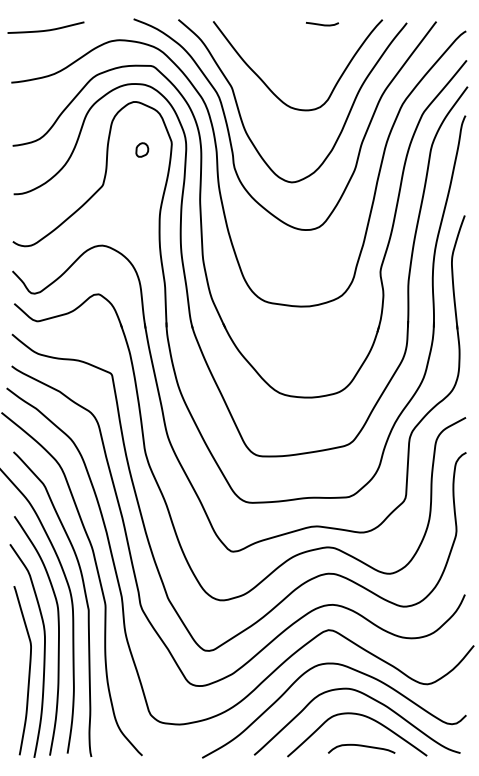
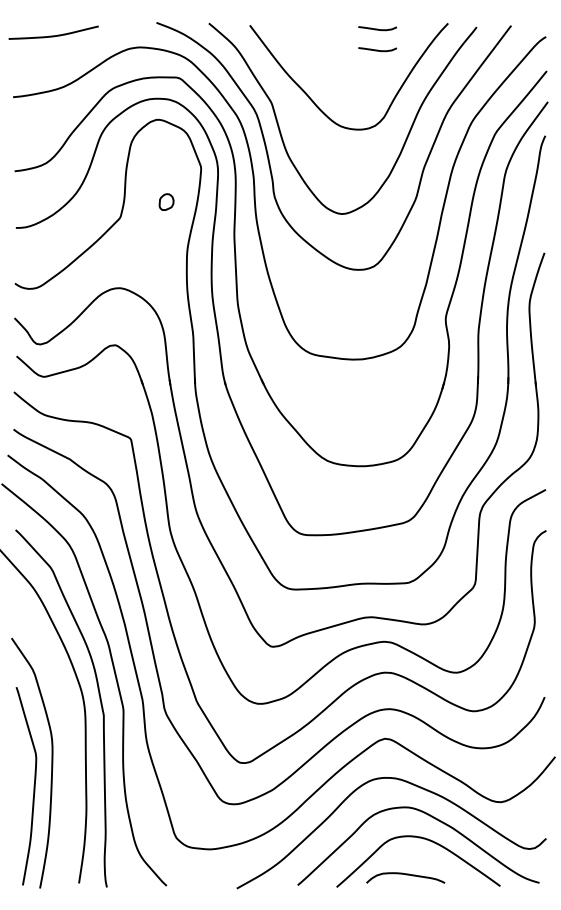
curve: (322, 41) -> (377, 49), added
part: (142, 149) -> (166, 201), moved
curve: (58, 635) -> (68, 745), removed
curve: (361, 746) -> (405, 875), moved

